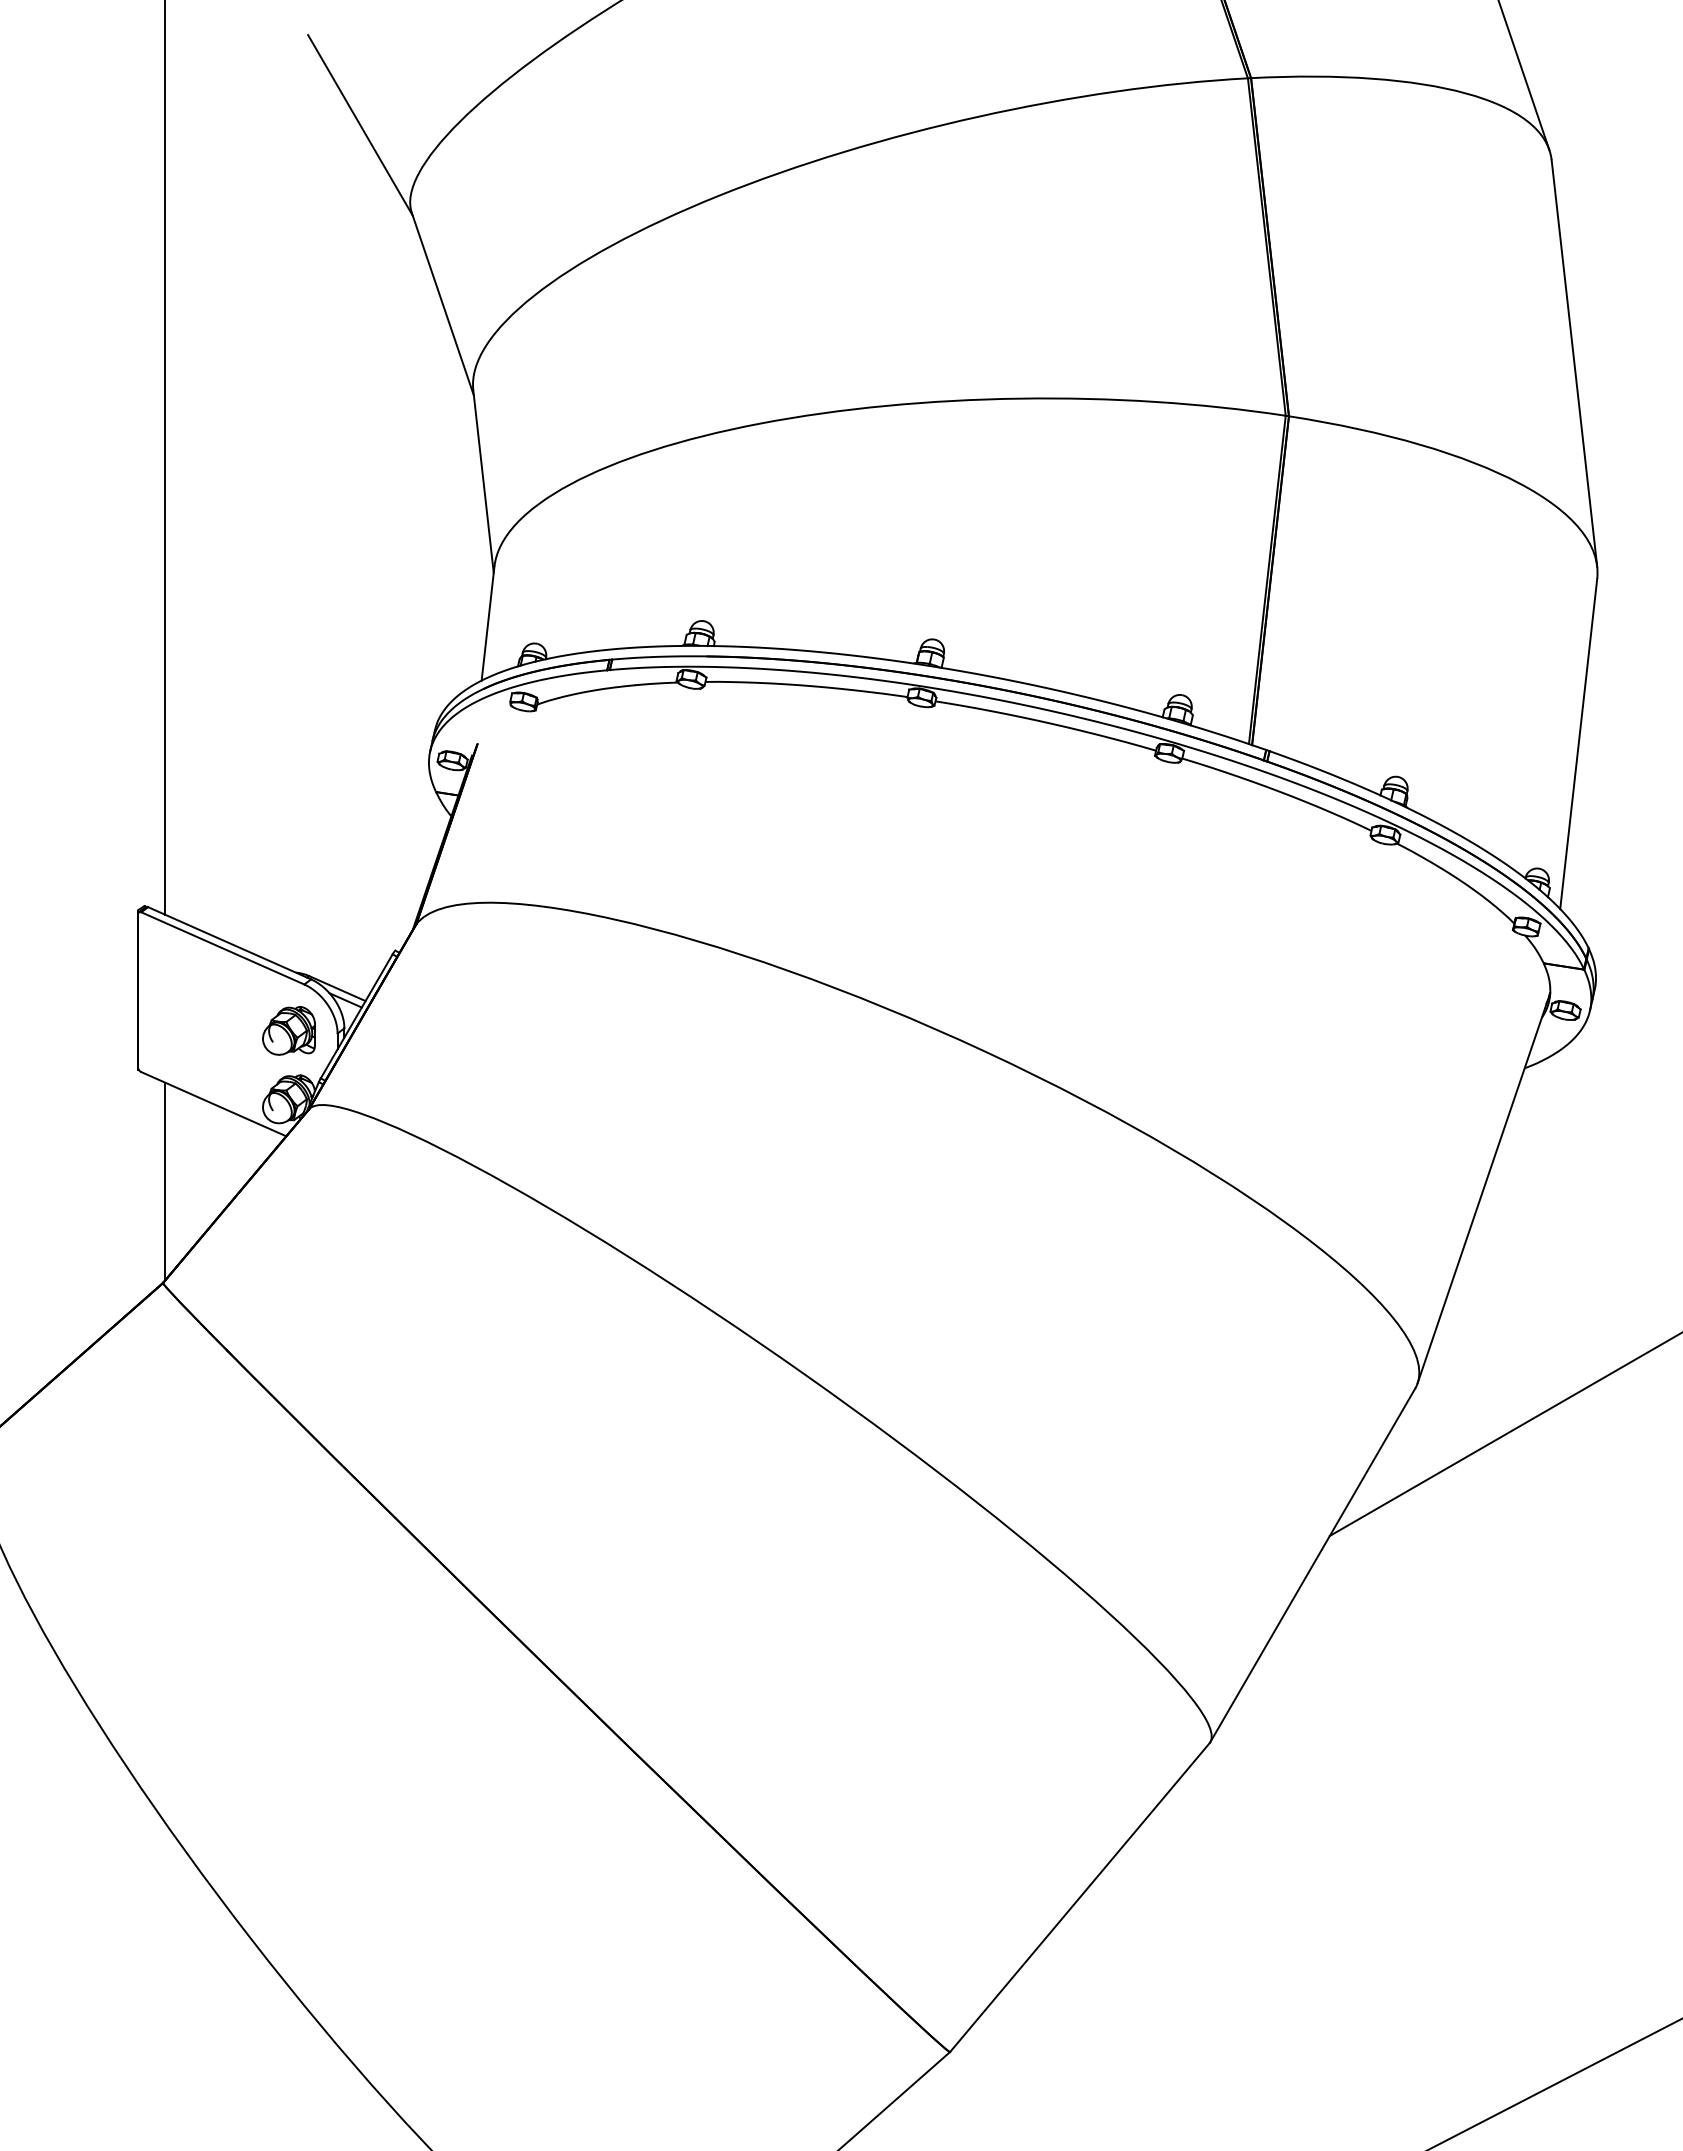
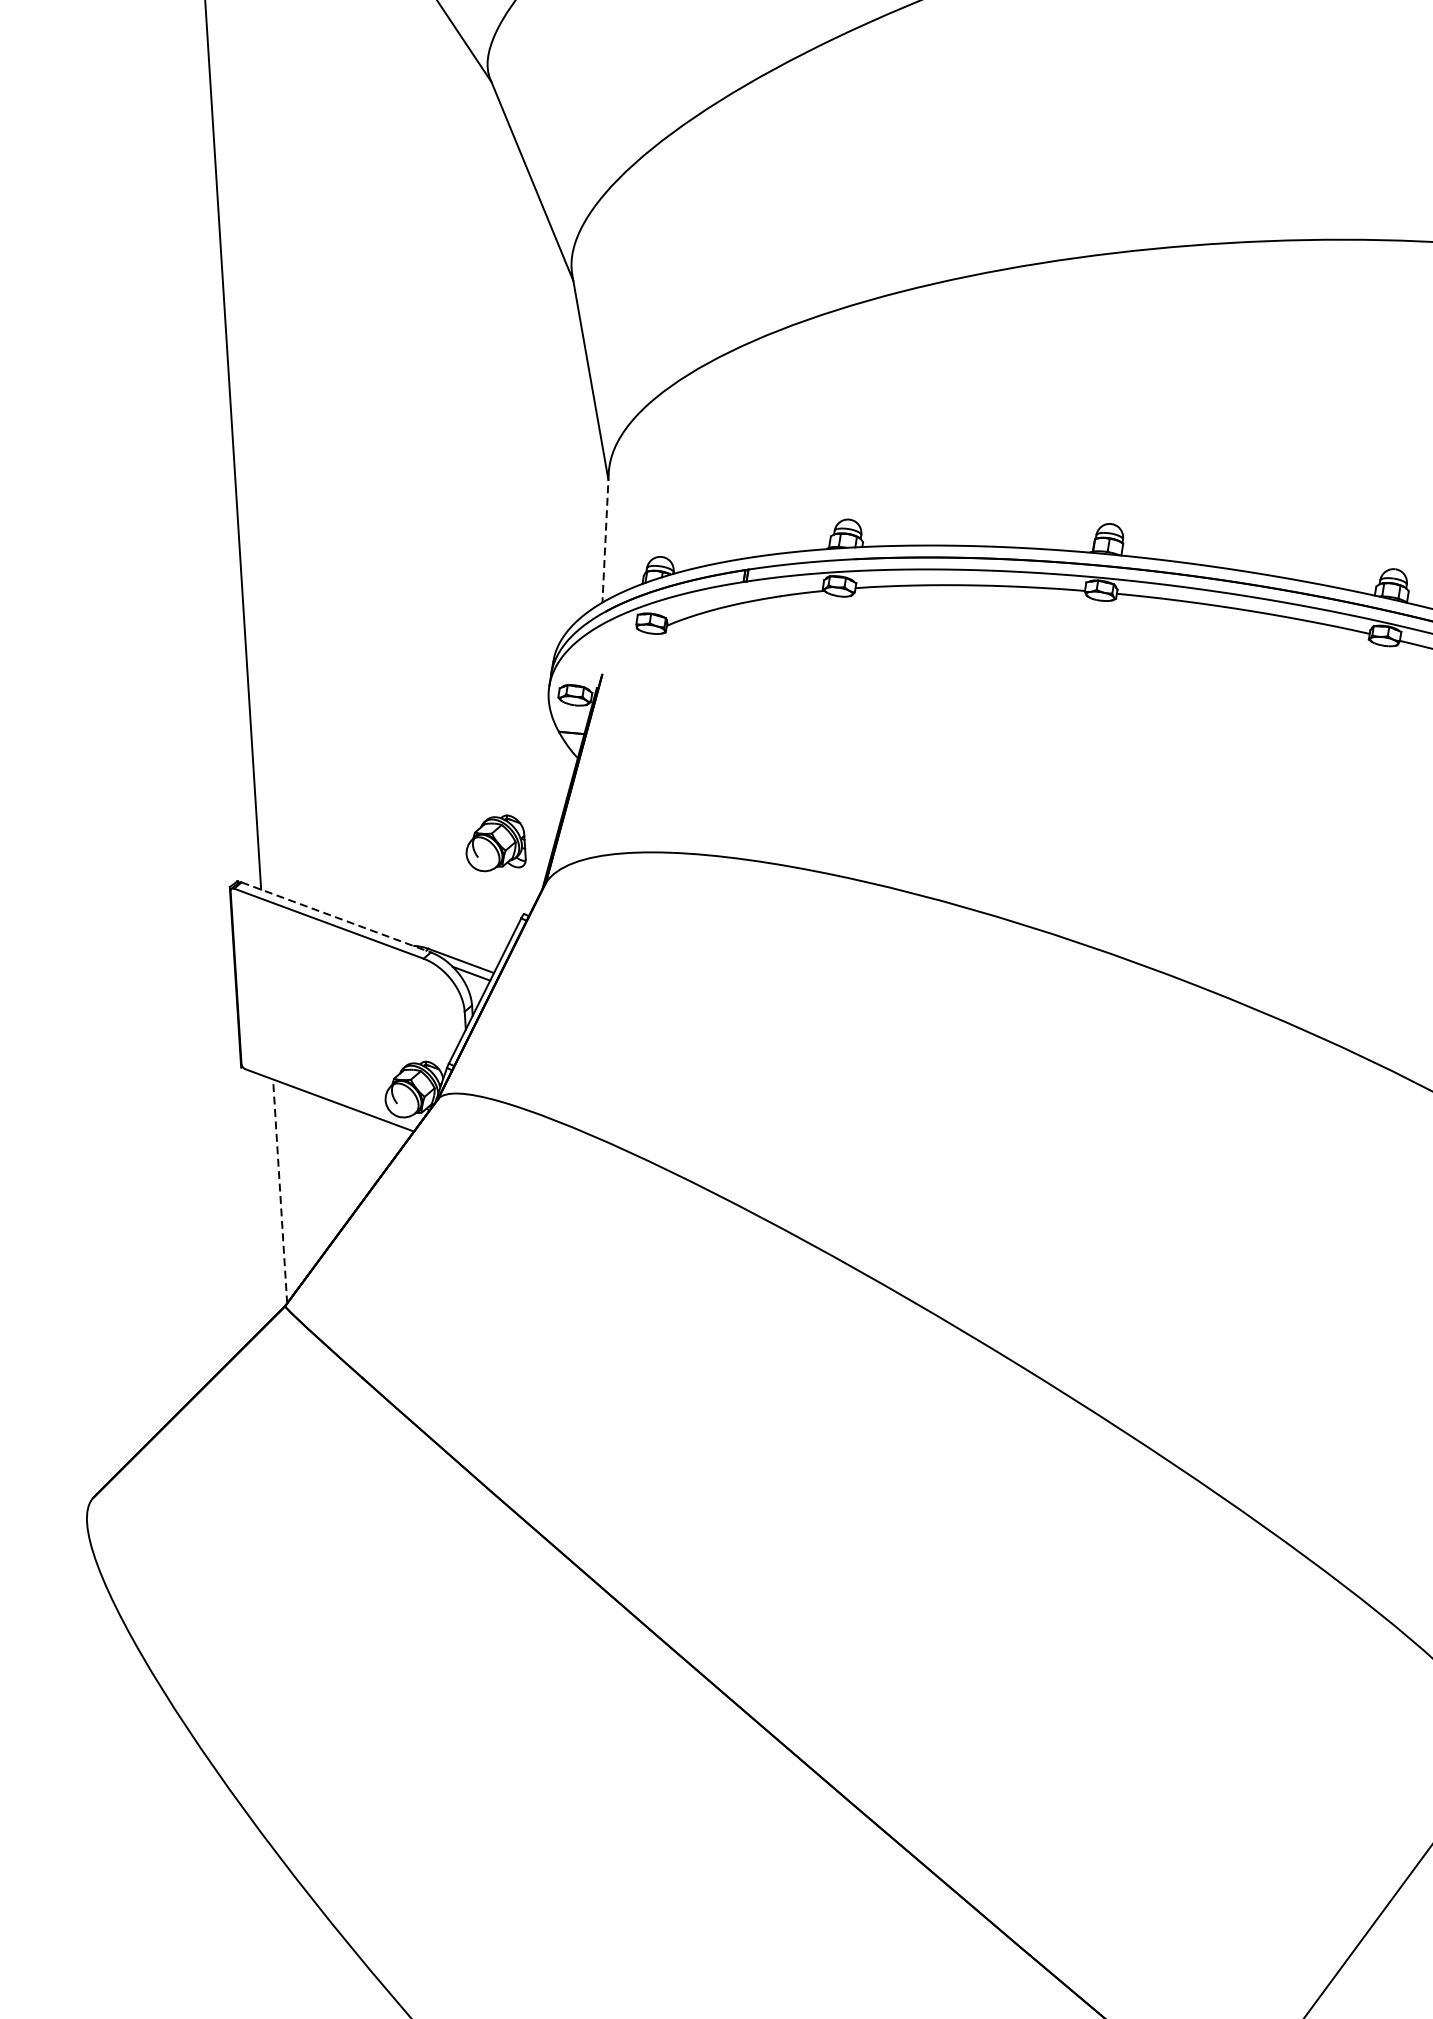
line: (487, 624) -> (605, 538), solid -> dashed
line: (230, 943) -> (337, 917), solid -> dashed
part: (288, 1030) -> (494, 843), moved
line: (164, 1181) -> (279, 1191), solid -> dashed

